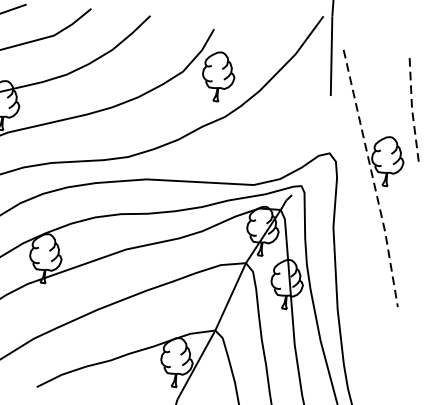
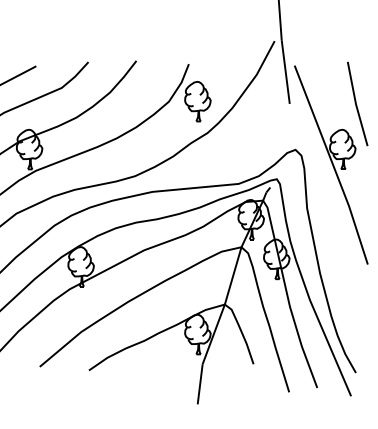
line: (412, 108) -> (356, 104), dashed -> solid
line: (373, 179) -> (333, 165), dashed -> solid

